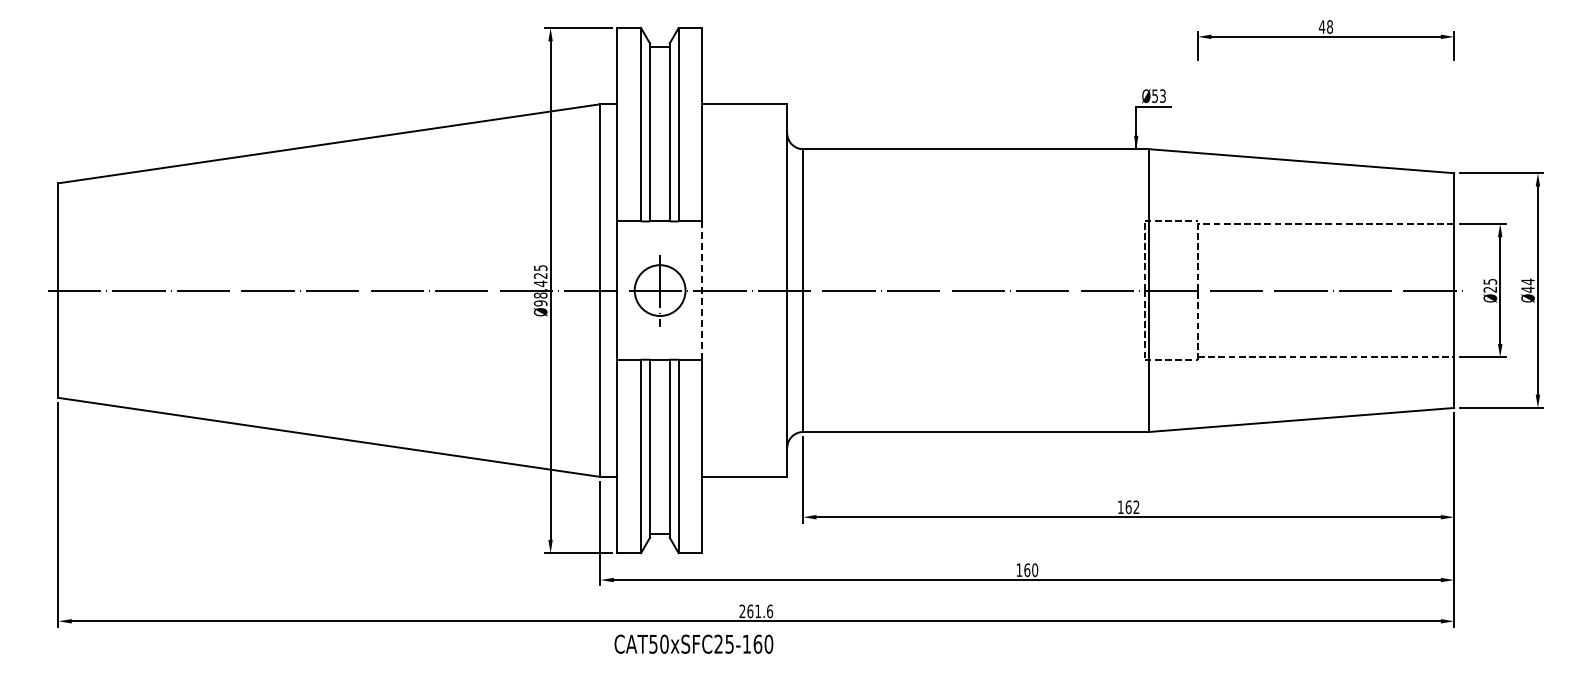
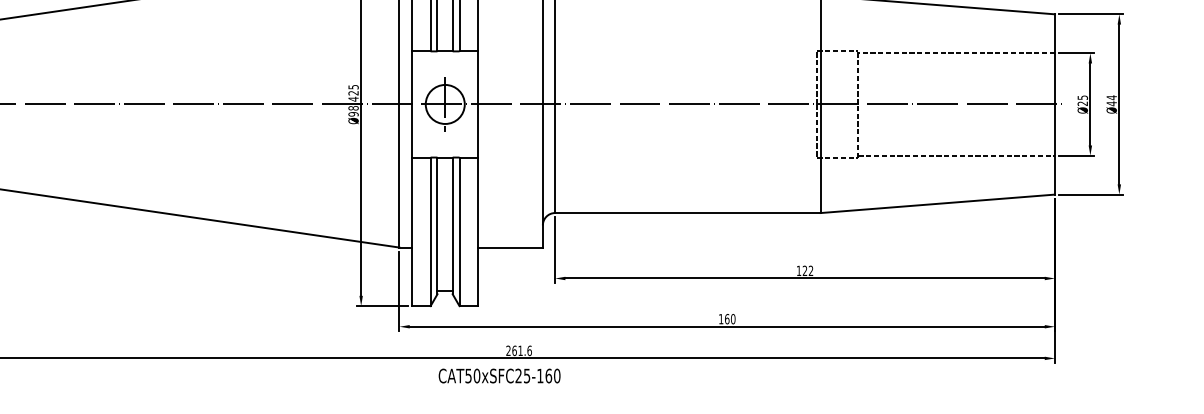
line: (702, 290) -> (477, 104), dashed -> solid
text: (1128, 507) -> (804, 271), 162 -> 122
text: (693, 643) -> (499, 375), moved

